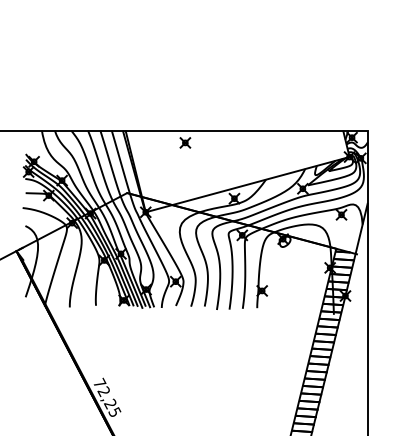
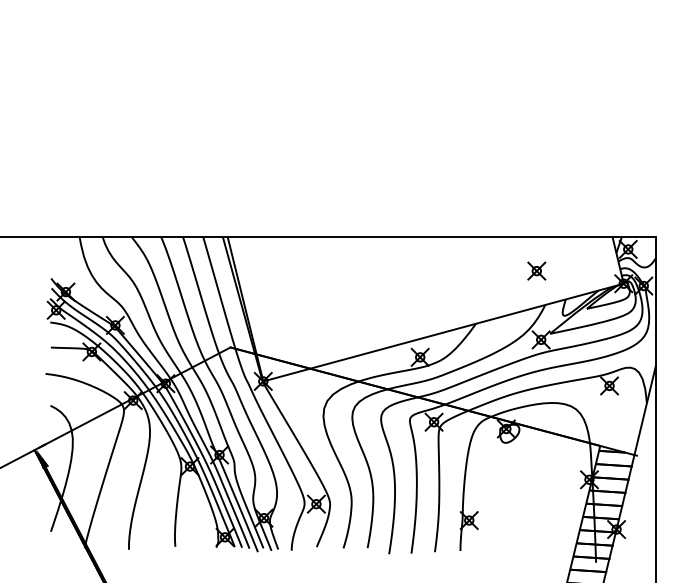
part: (185, 142) -> (536, 270), moved

